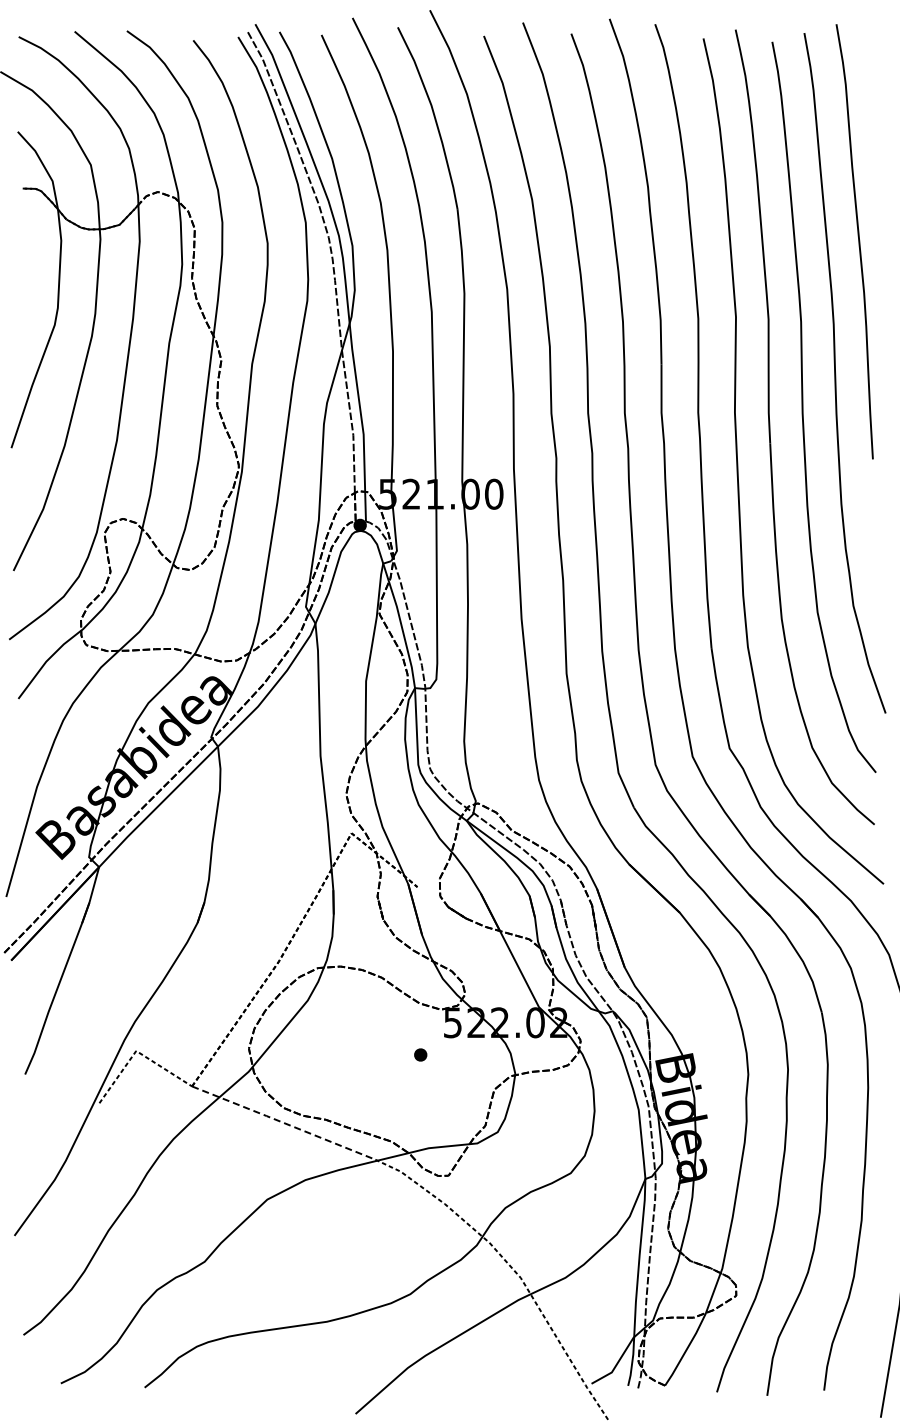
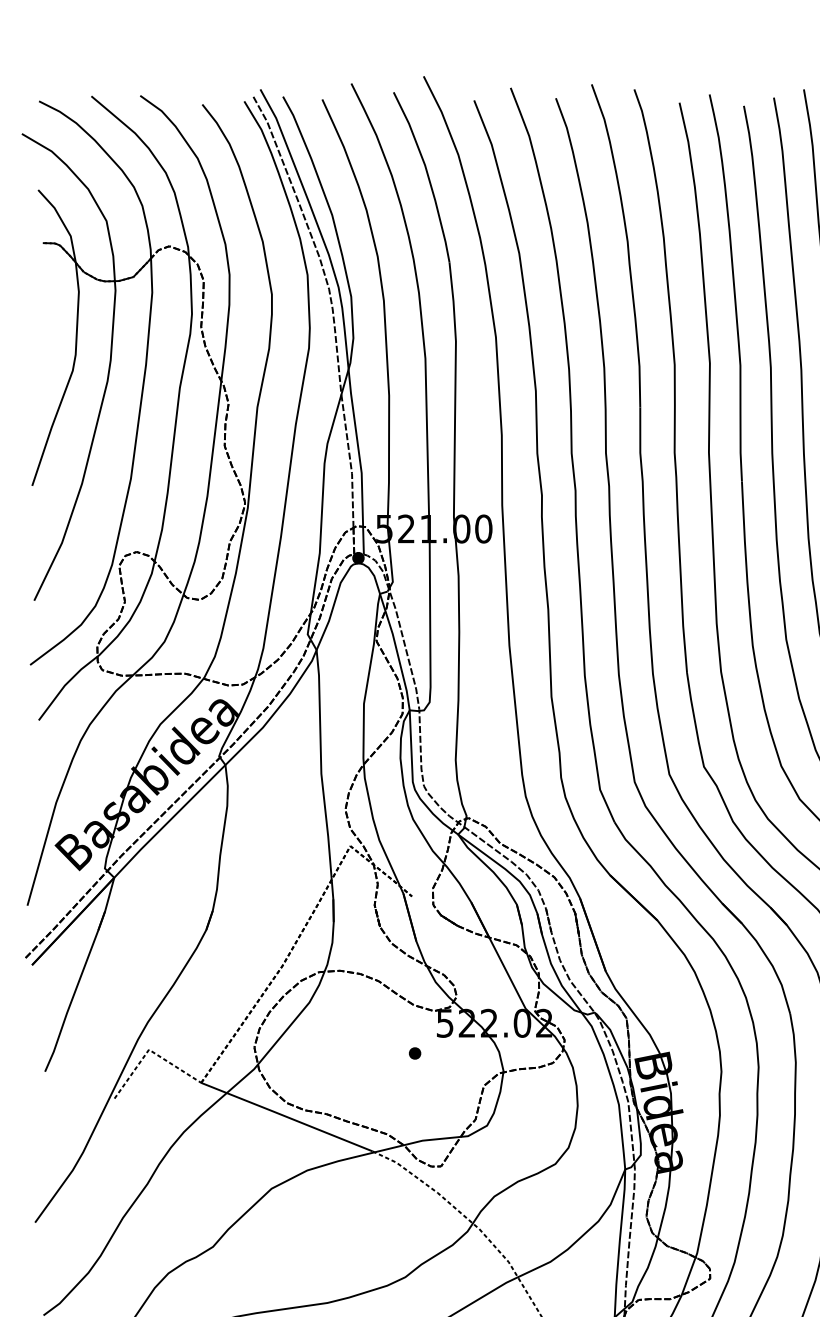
line: (283, 1122) -> (286, 1116), dashed -> solid

